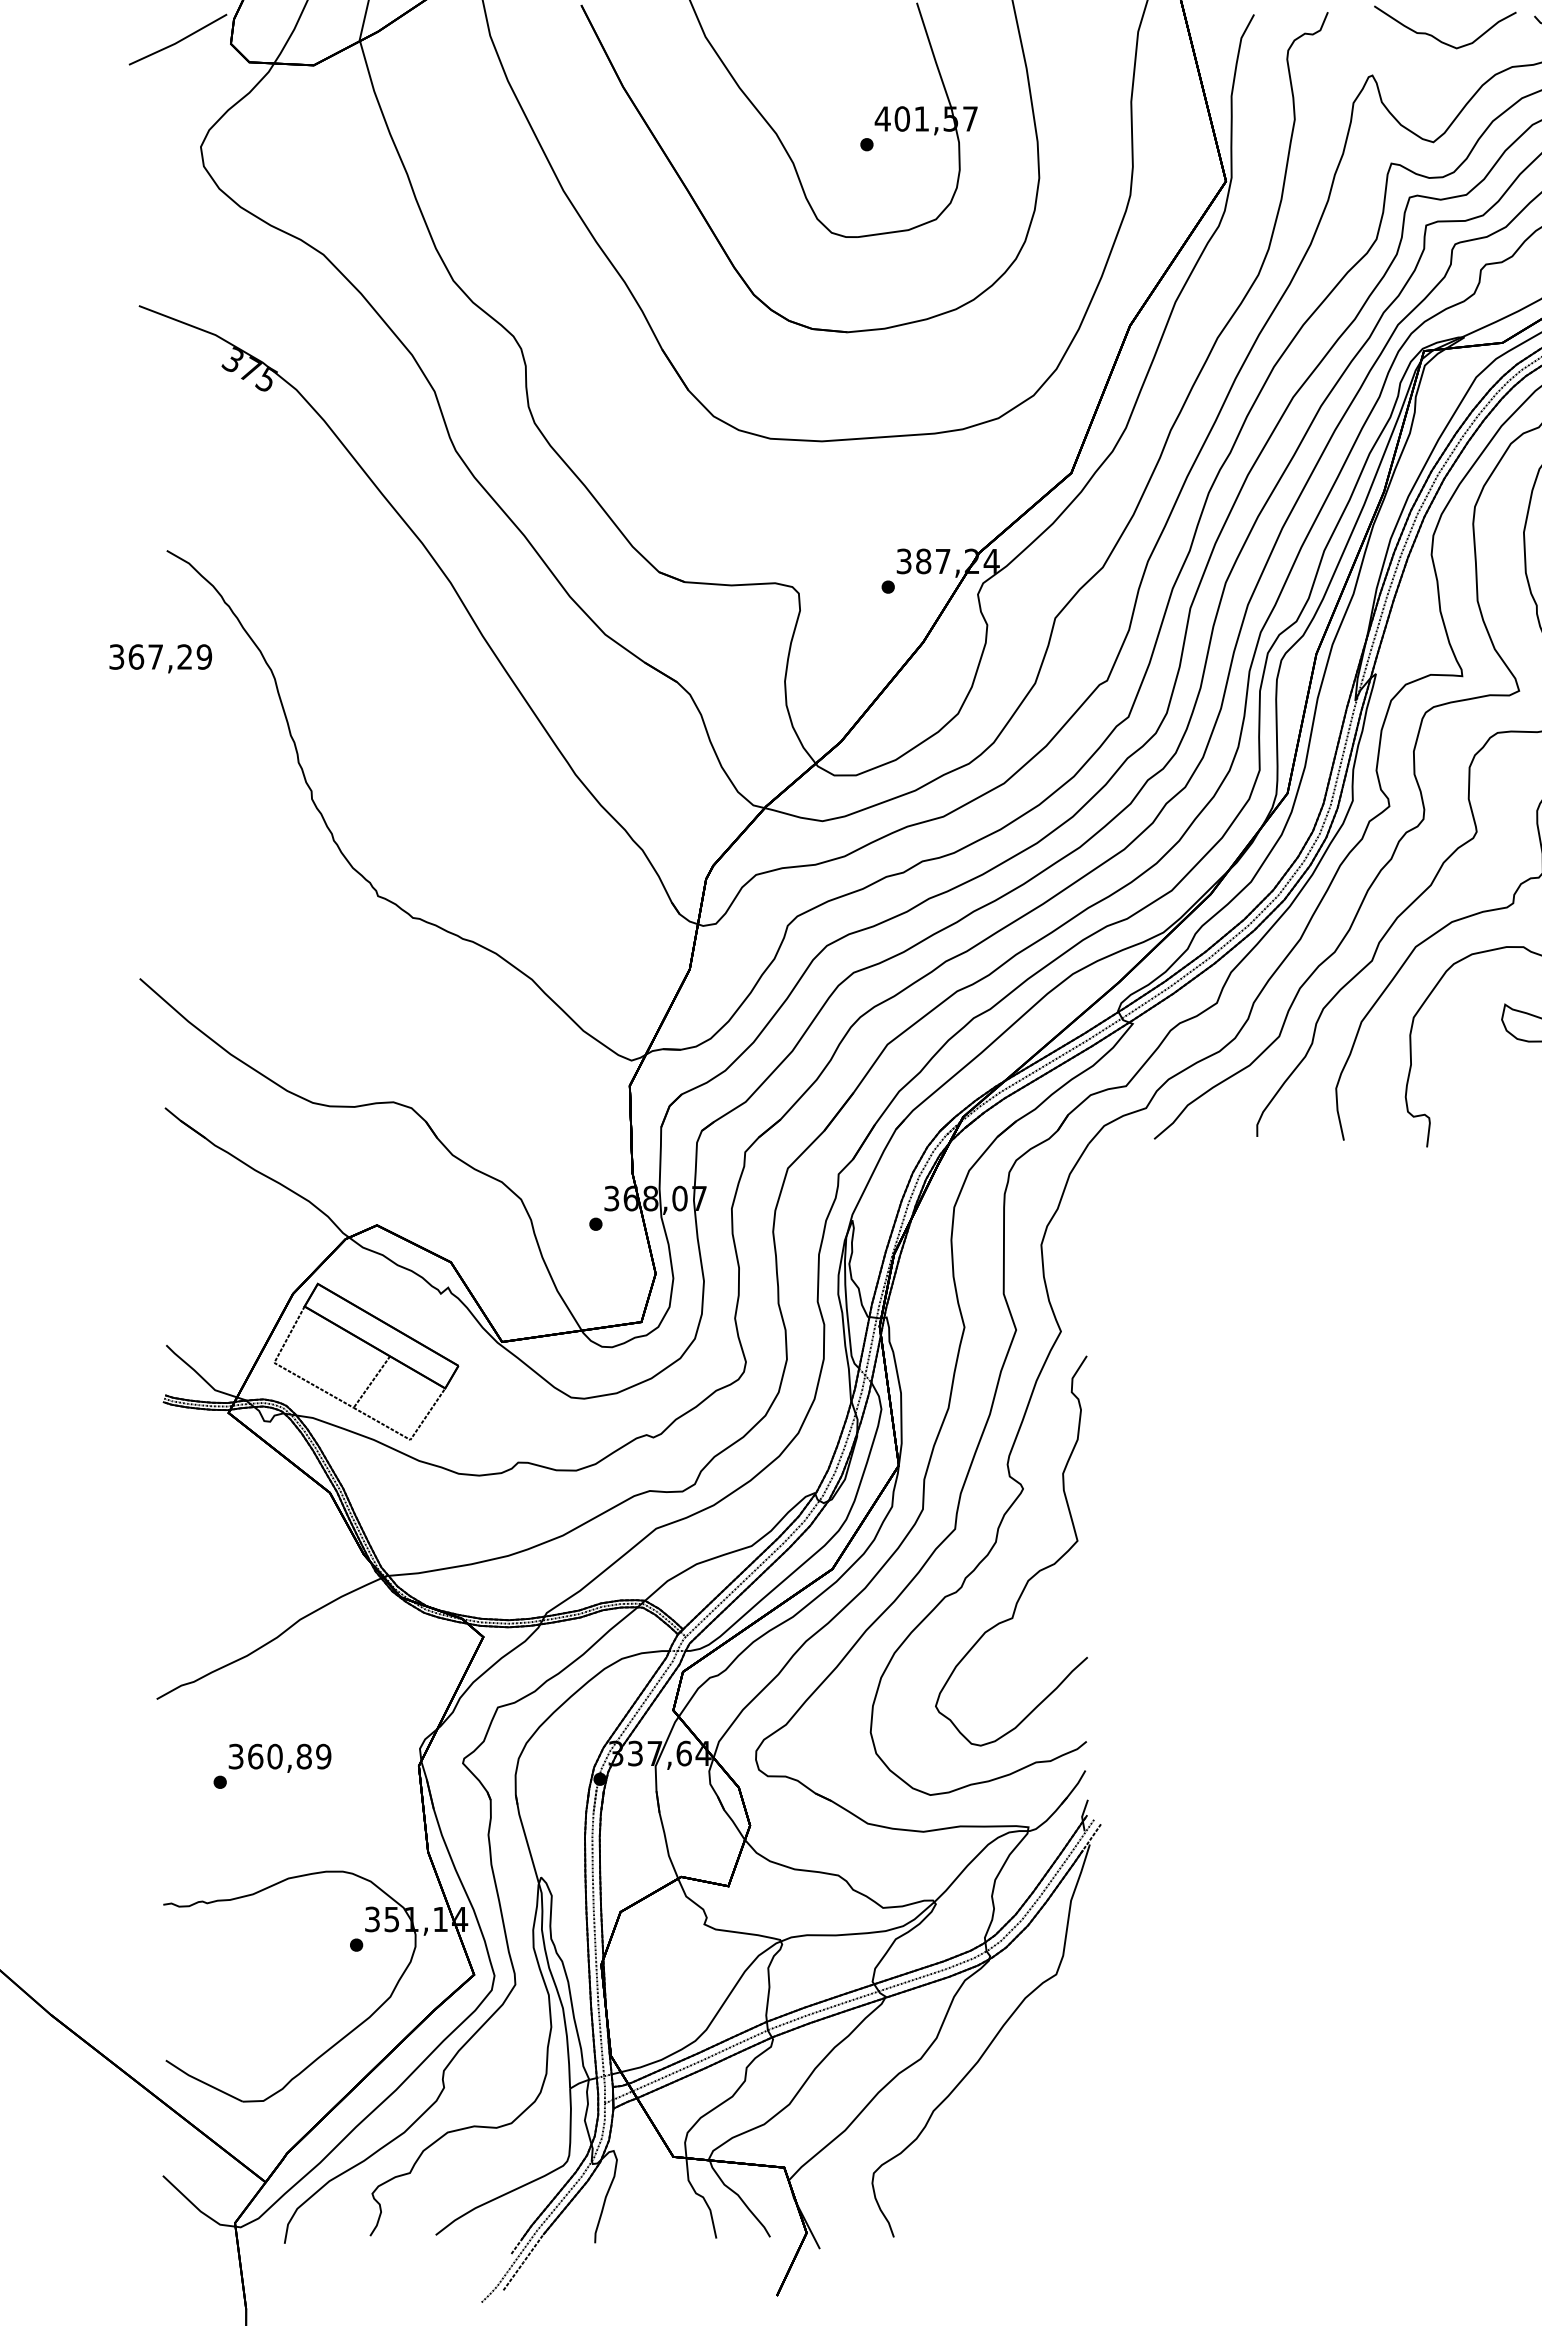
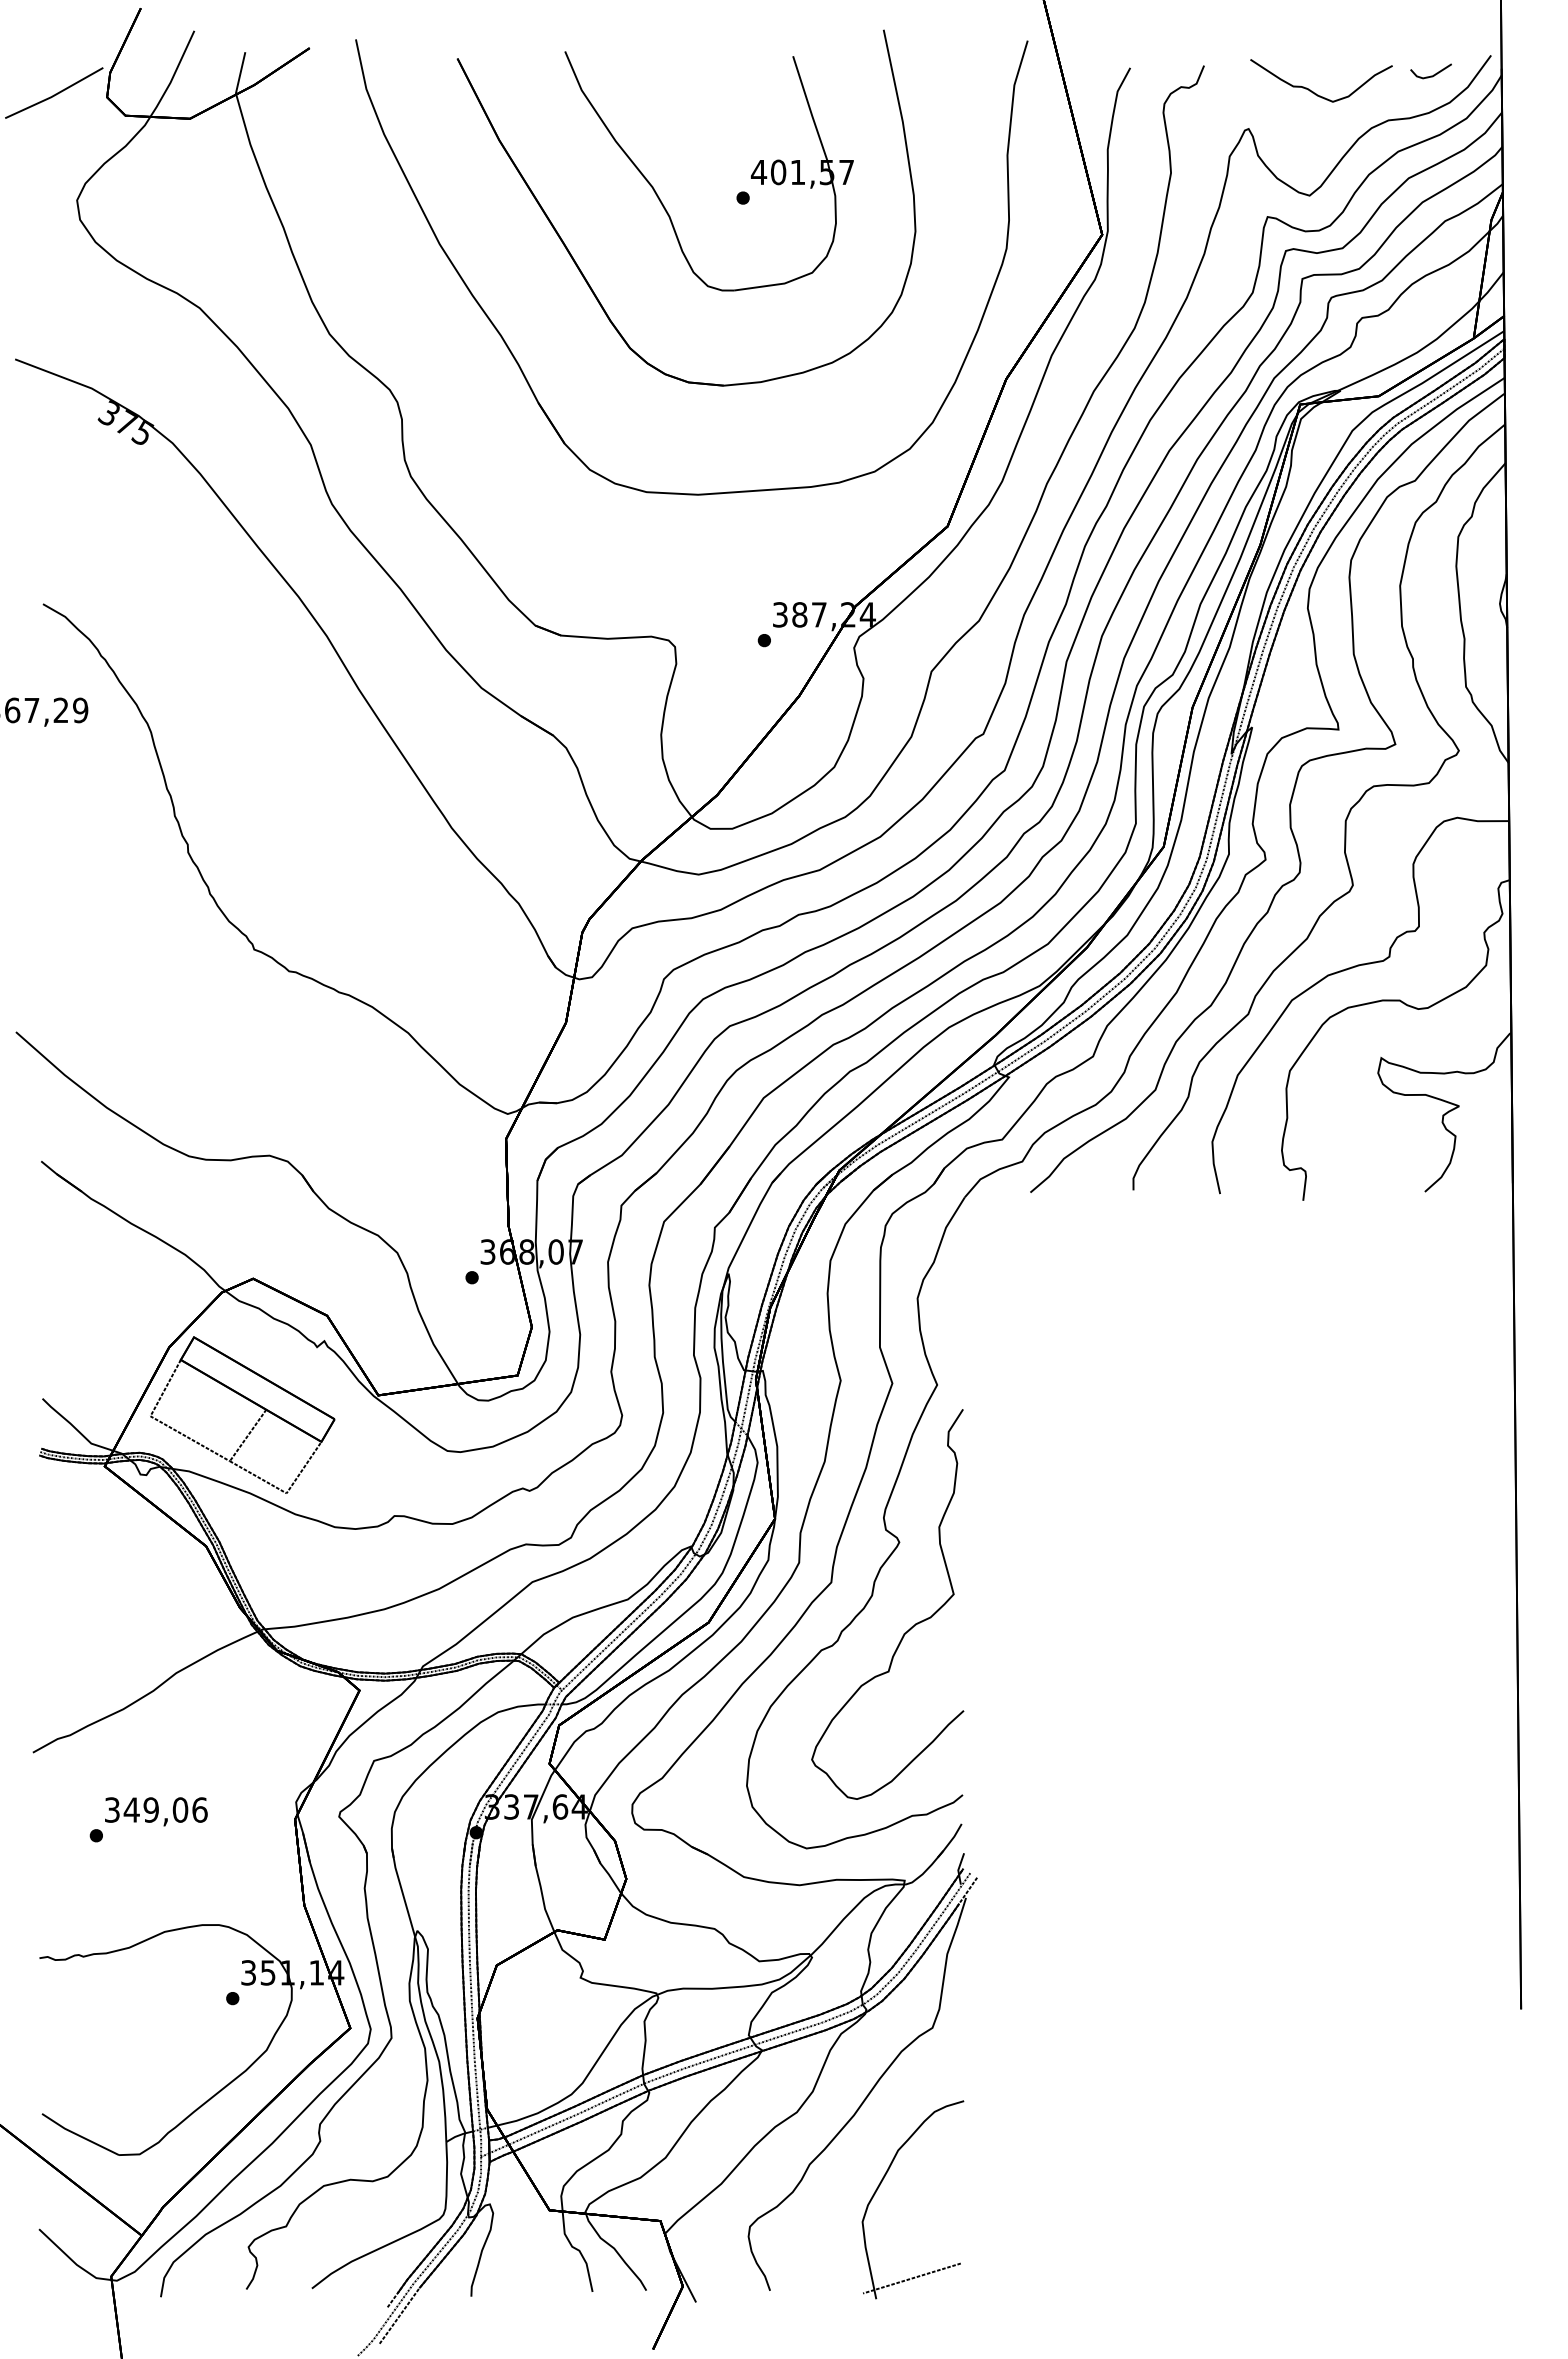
text: (289, 1756) -> (165, 1809), 360,89 -> 349,06
part: (1007, 2127) -> (883, 2180), added

